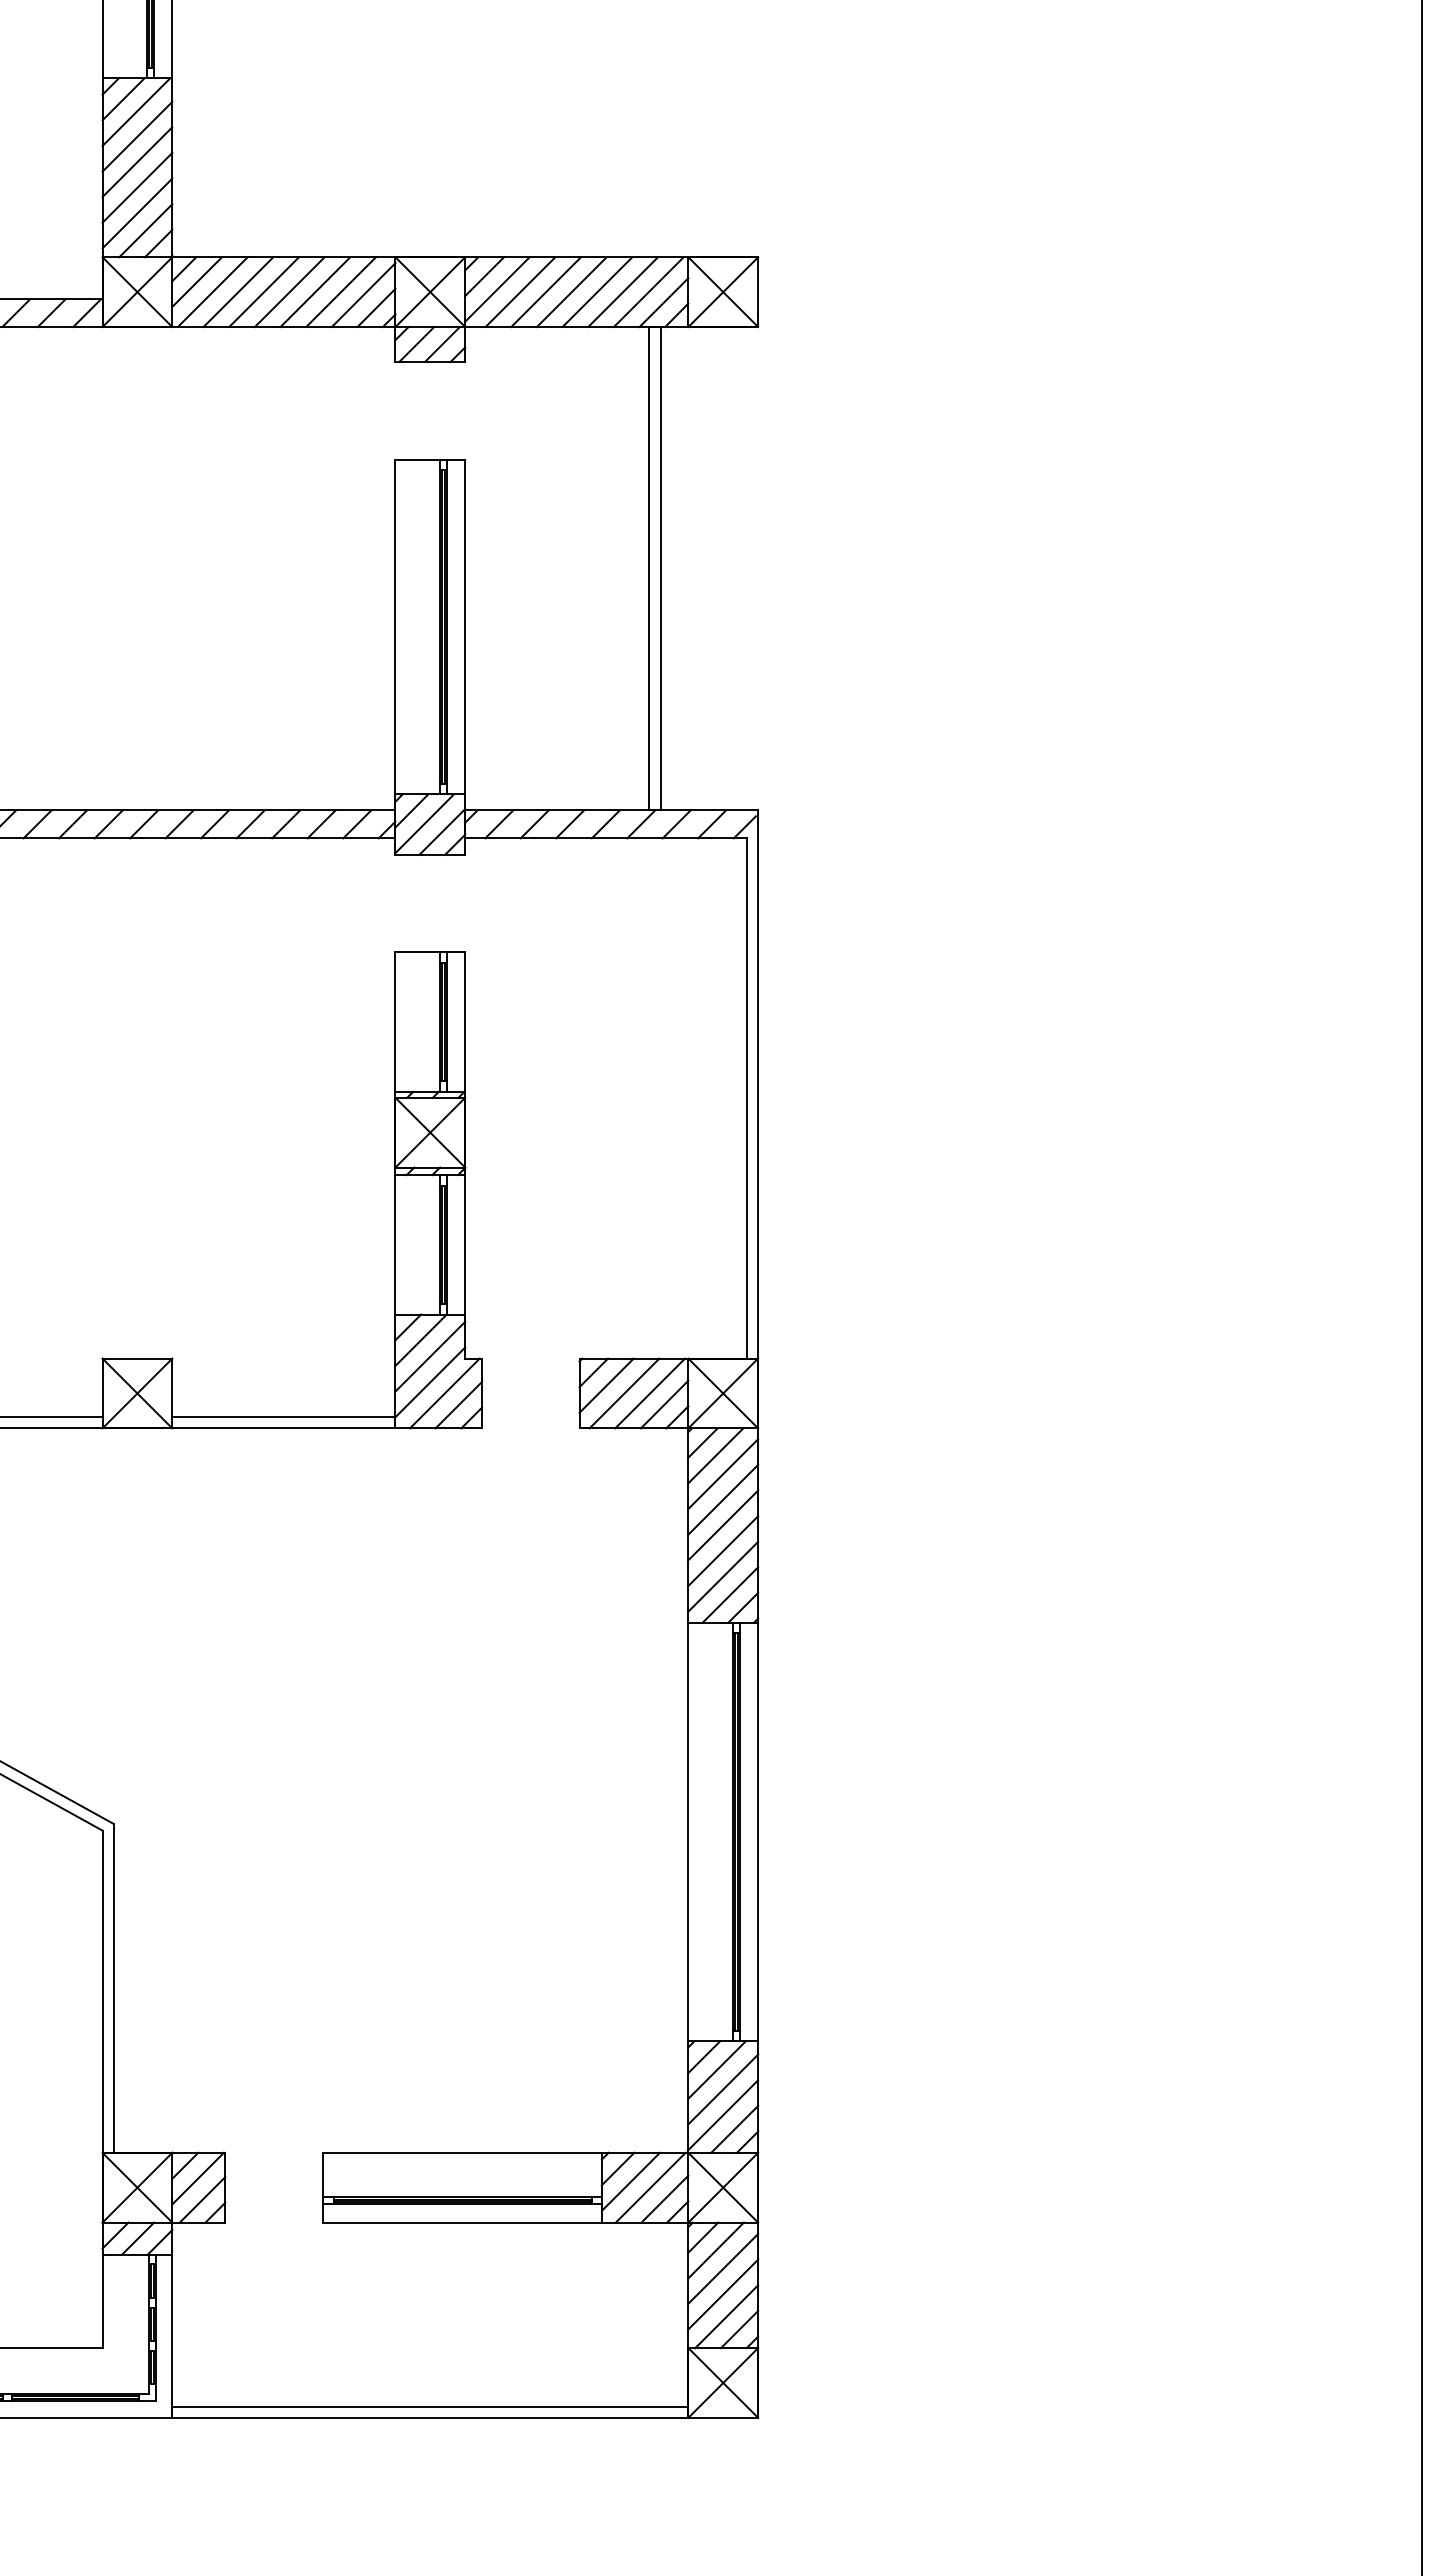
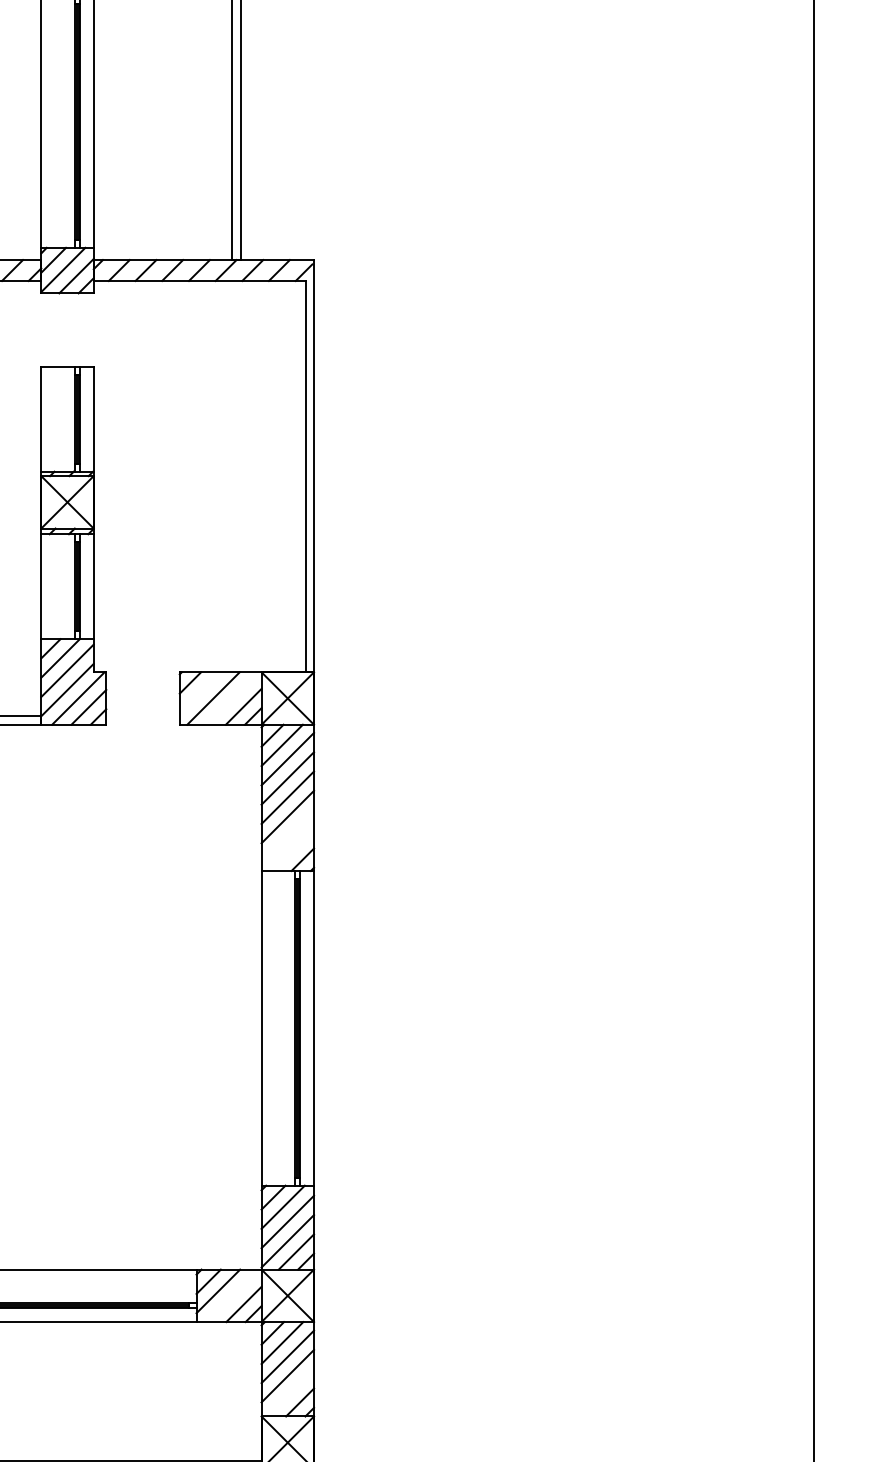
line: (606, 1385) -> (199, 692), removed
line: (650, 1393) -> (233, 698), removed
line: (723, 1576) -> (287, 836), removed
line: (730, 1594) -> (293, 849), removed
line: (650, 2187) -> (233, 1295), removed
line: (726, 2316) -> (290, 1392), removed

